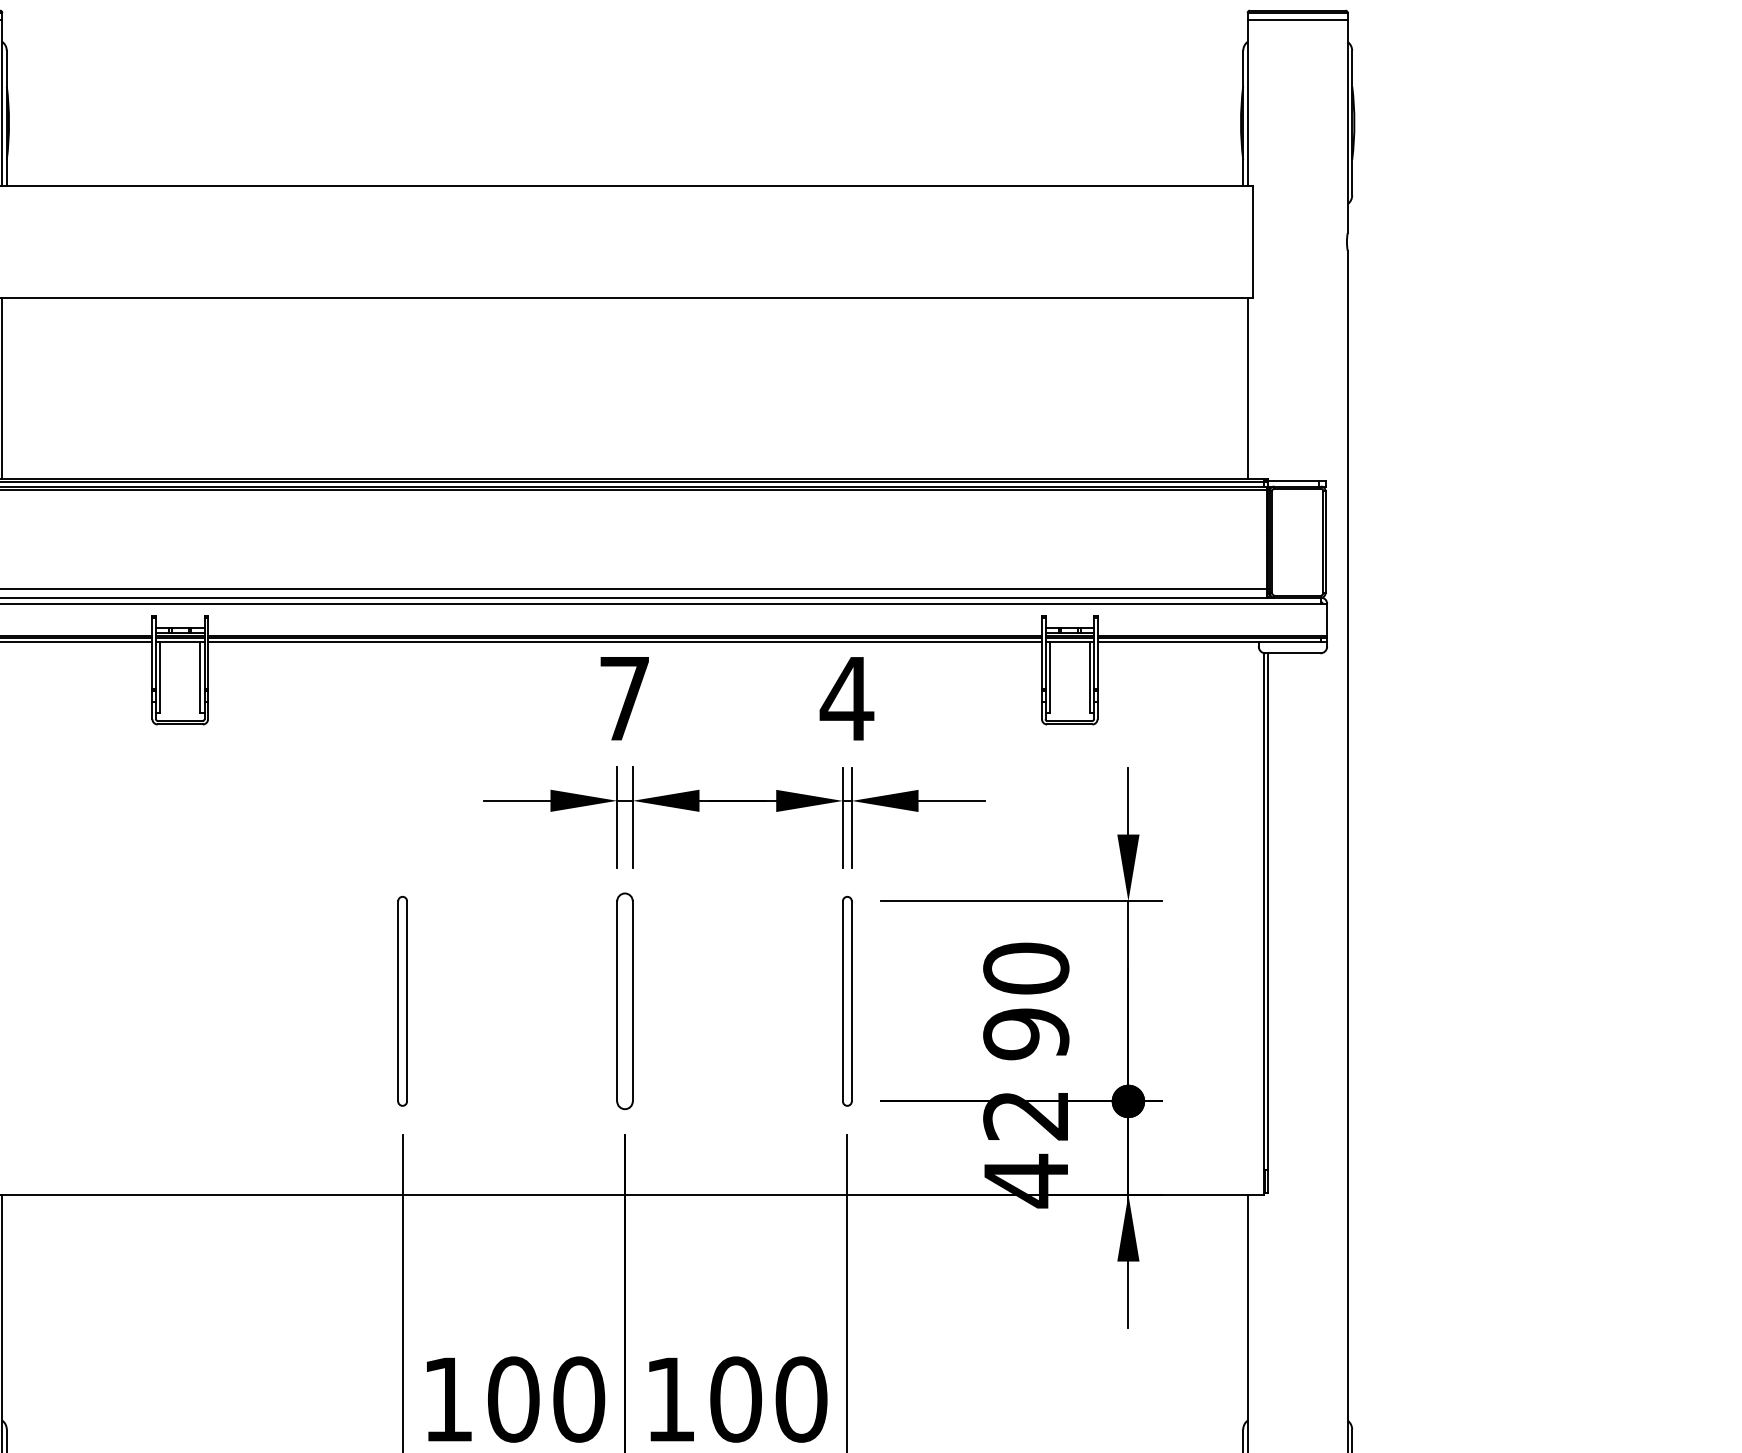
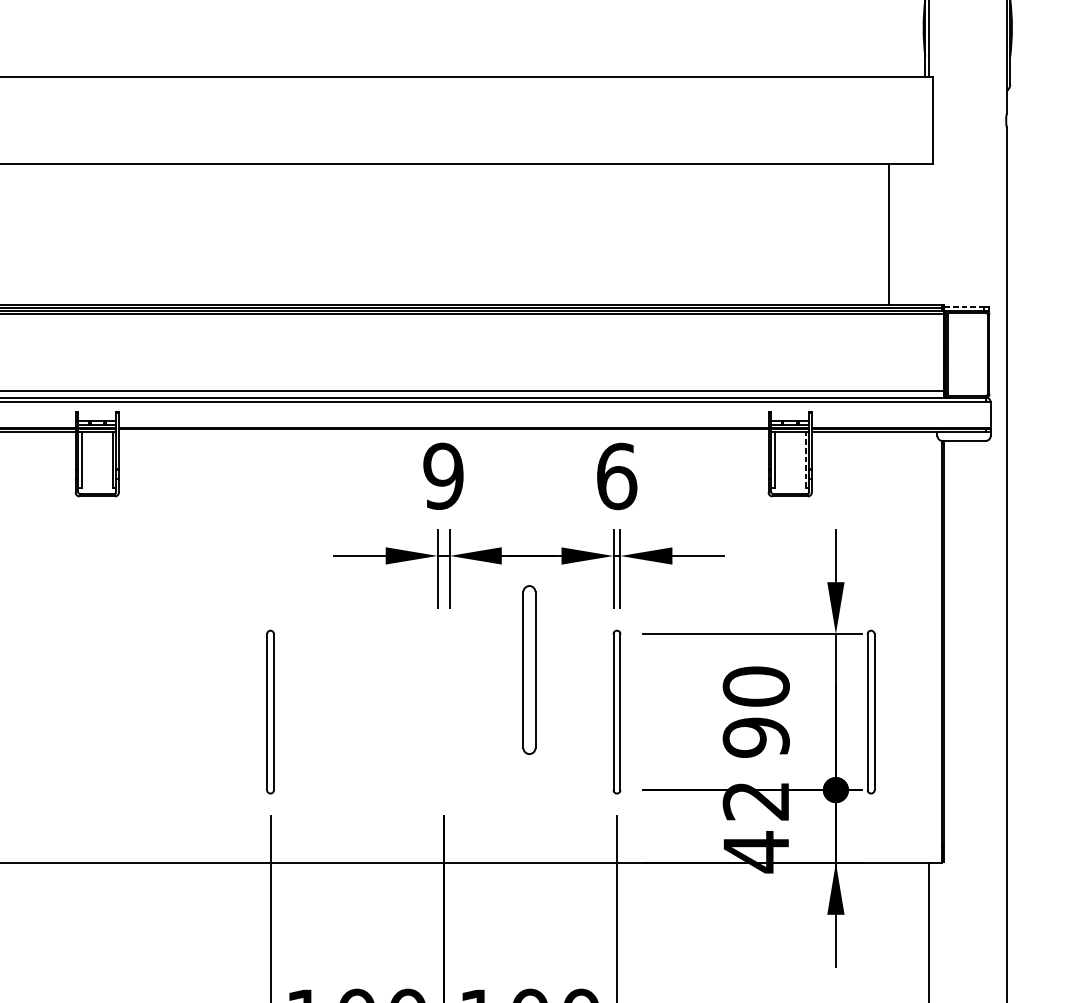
line: (1247, 387) -> (888, 233), moved
line: (1293, 480) -> (964, 306), solid -> dashed
line: (624, 642) -> (443, 432), removed
line: (1089, 677) -> (805, 459), solid -> dashed
text: (624, 698) -> (443, 476), 7 -> 9
text: (846, 698) -> (616, 476), 4 -> 6
part: (624, 1001) -> (529, 670), moved
part: (1173, 1001) -> (871, 712), added

